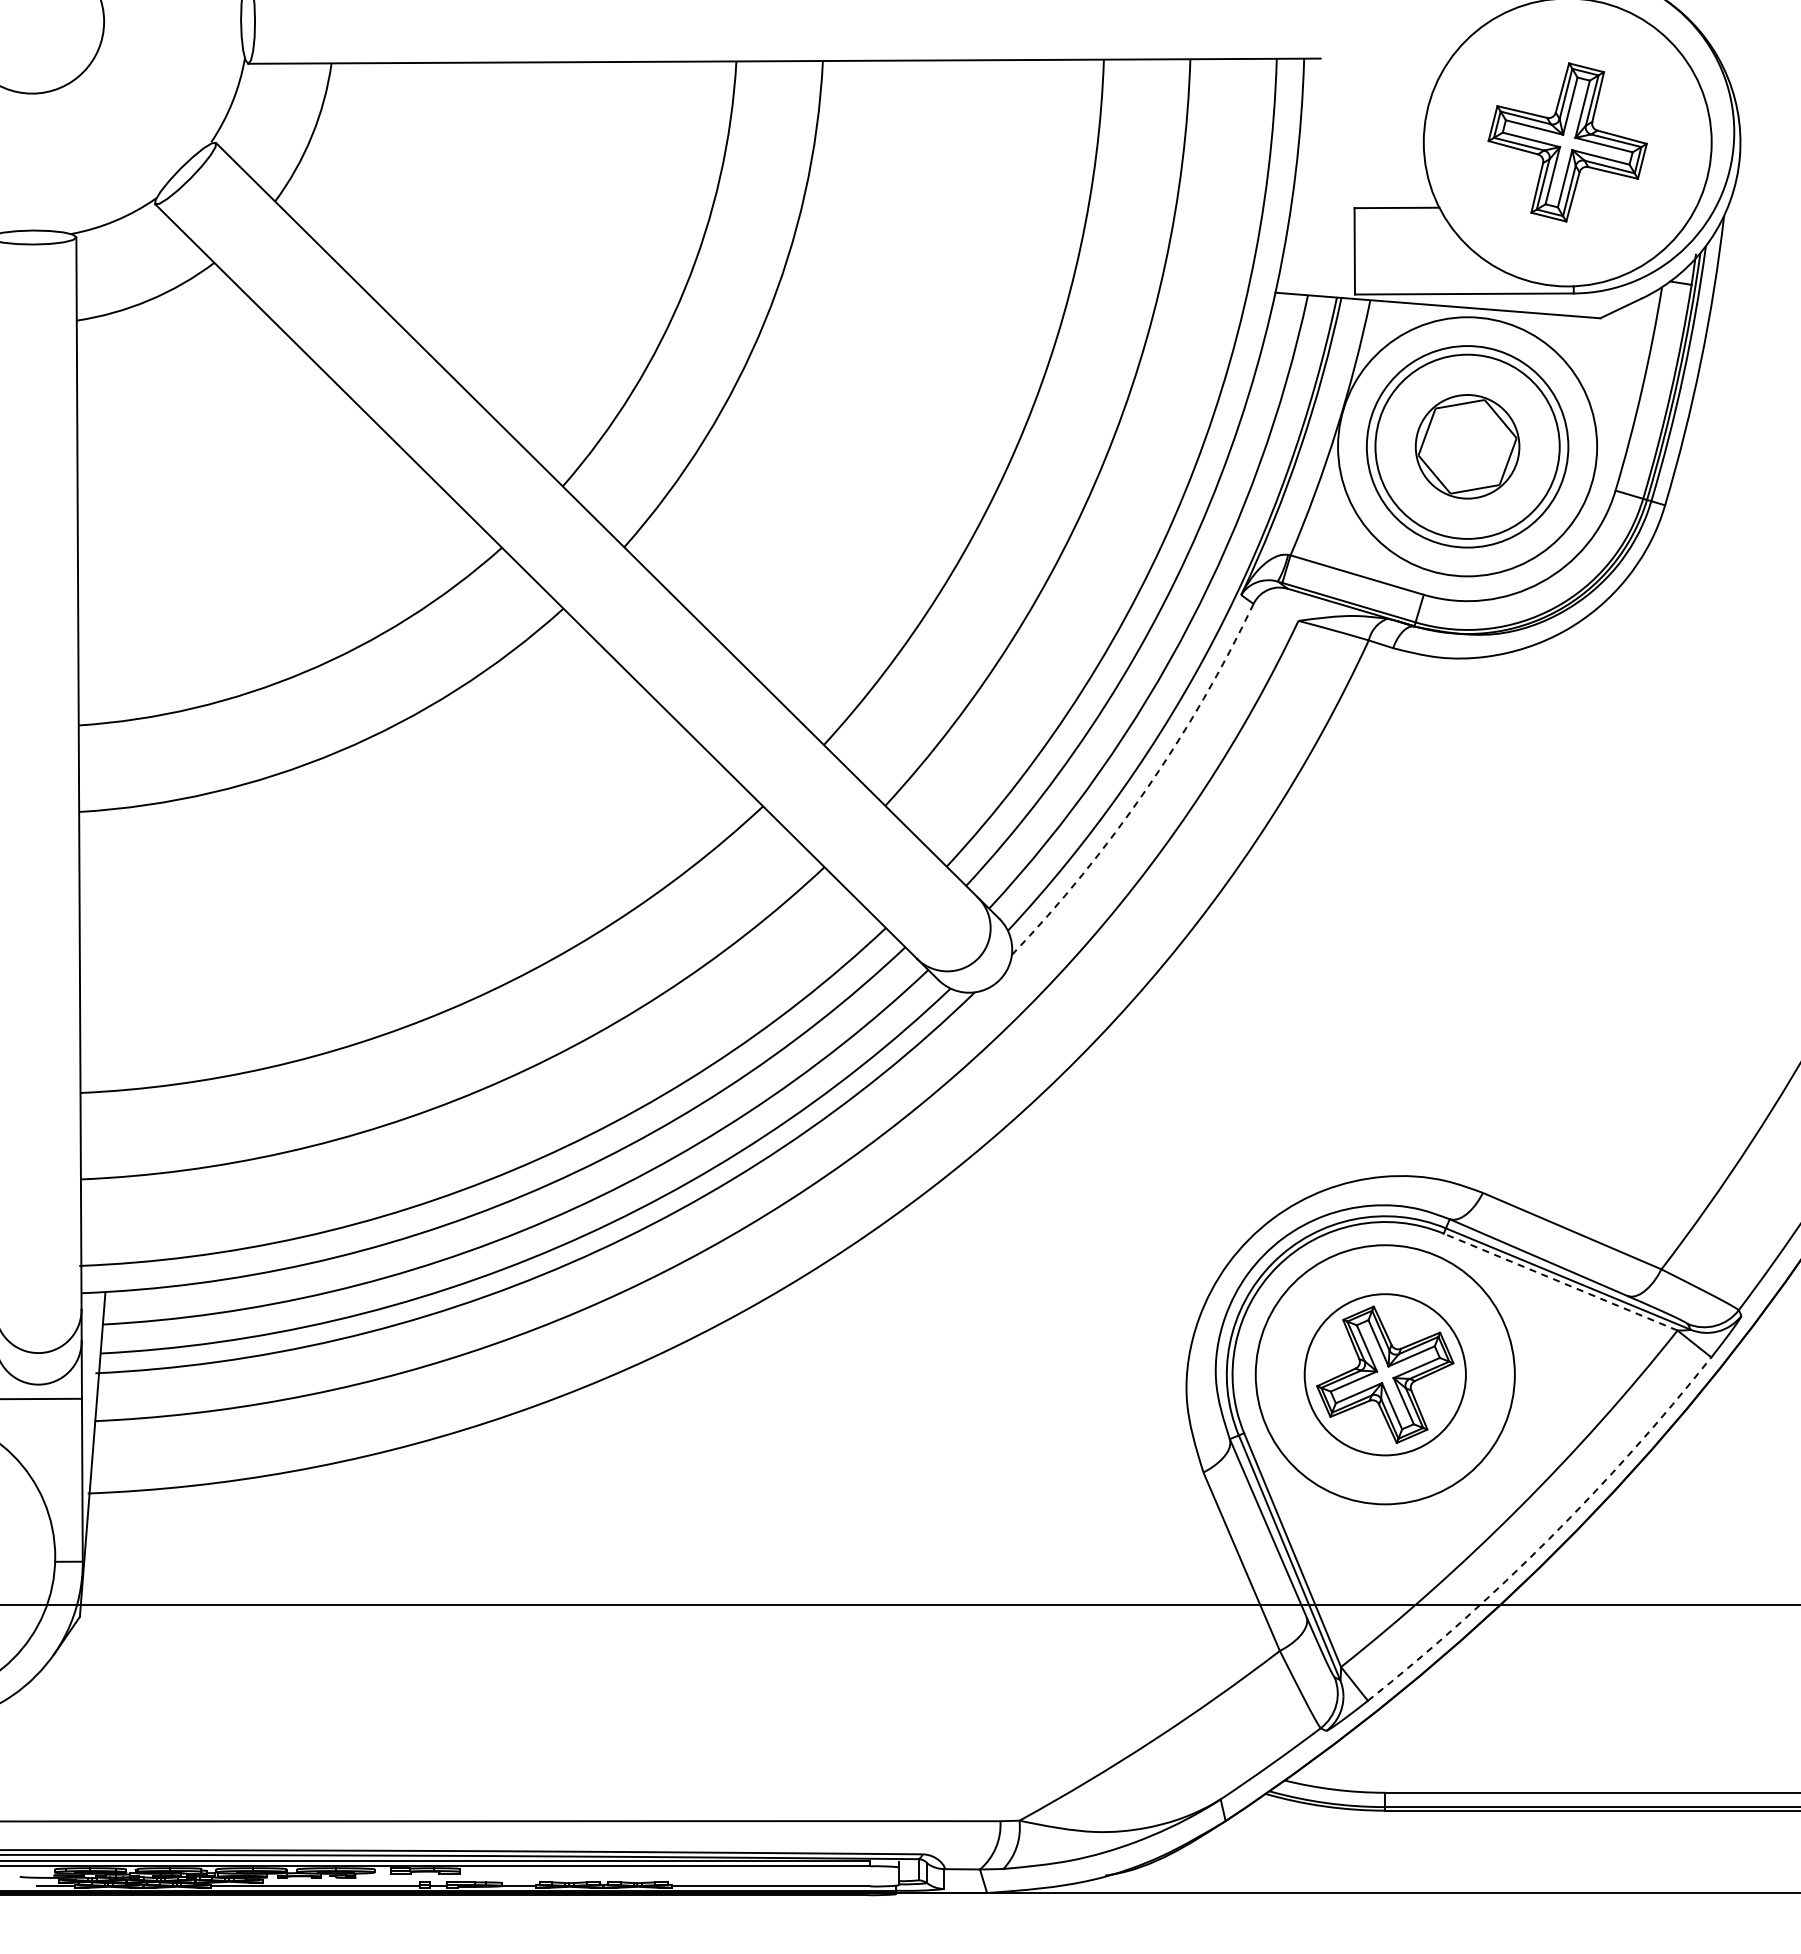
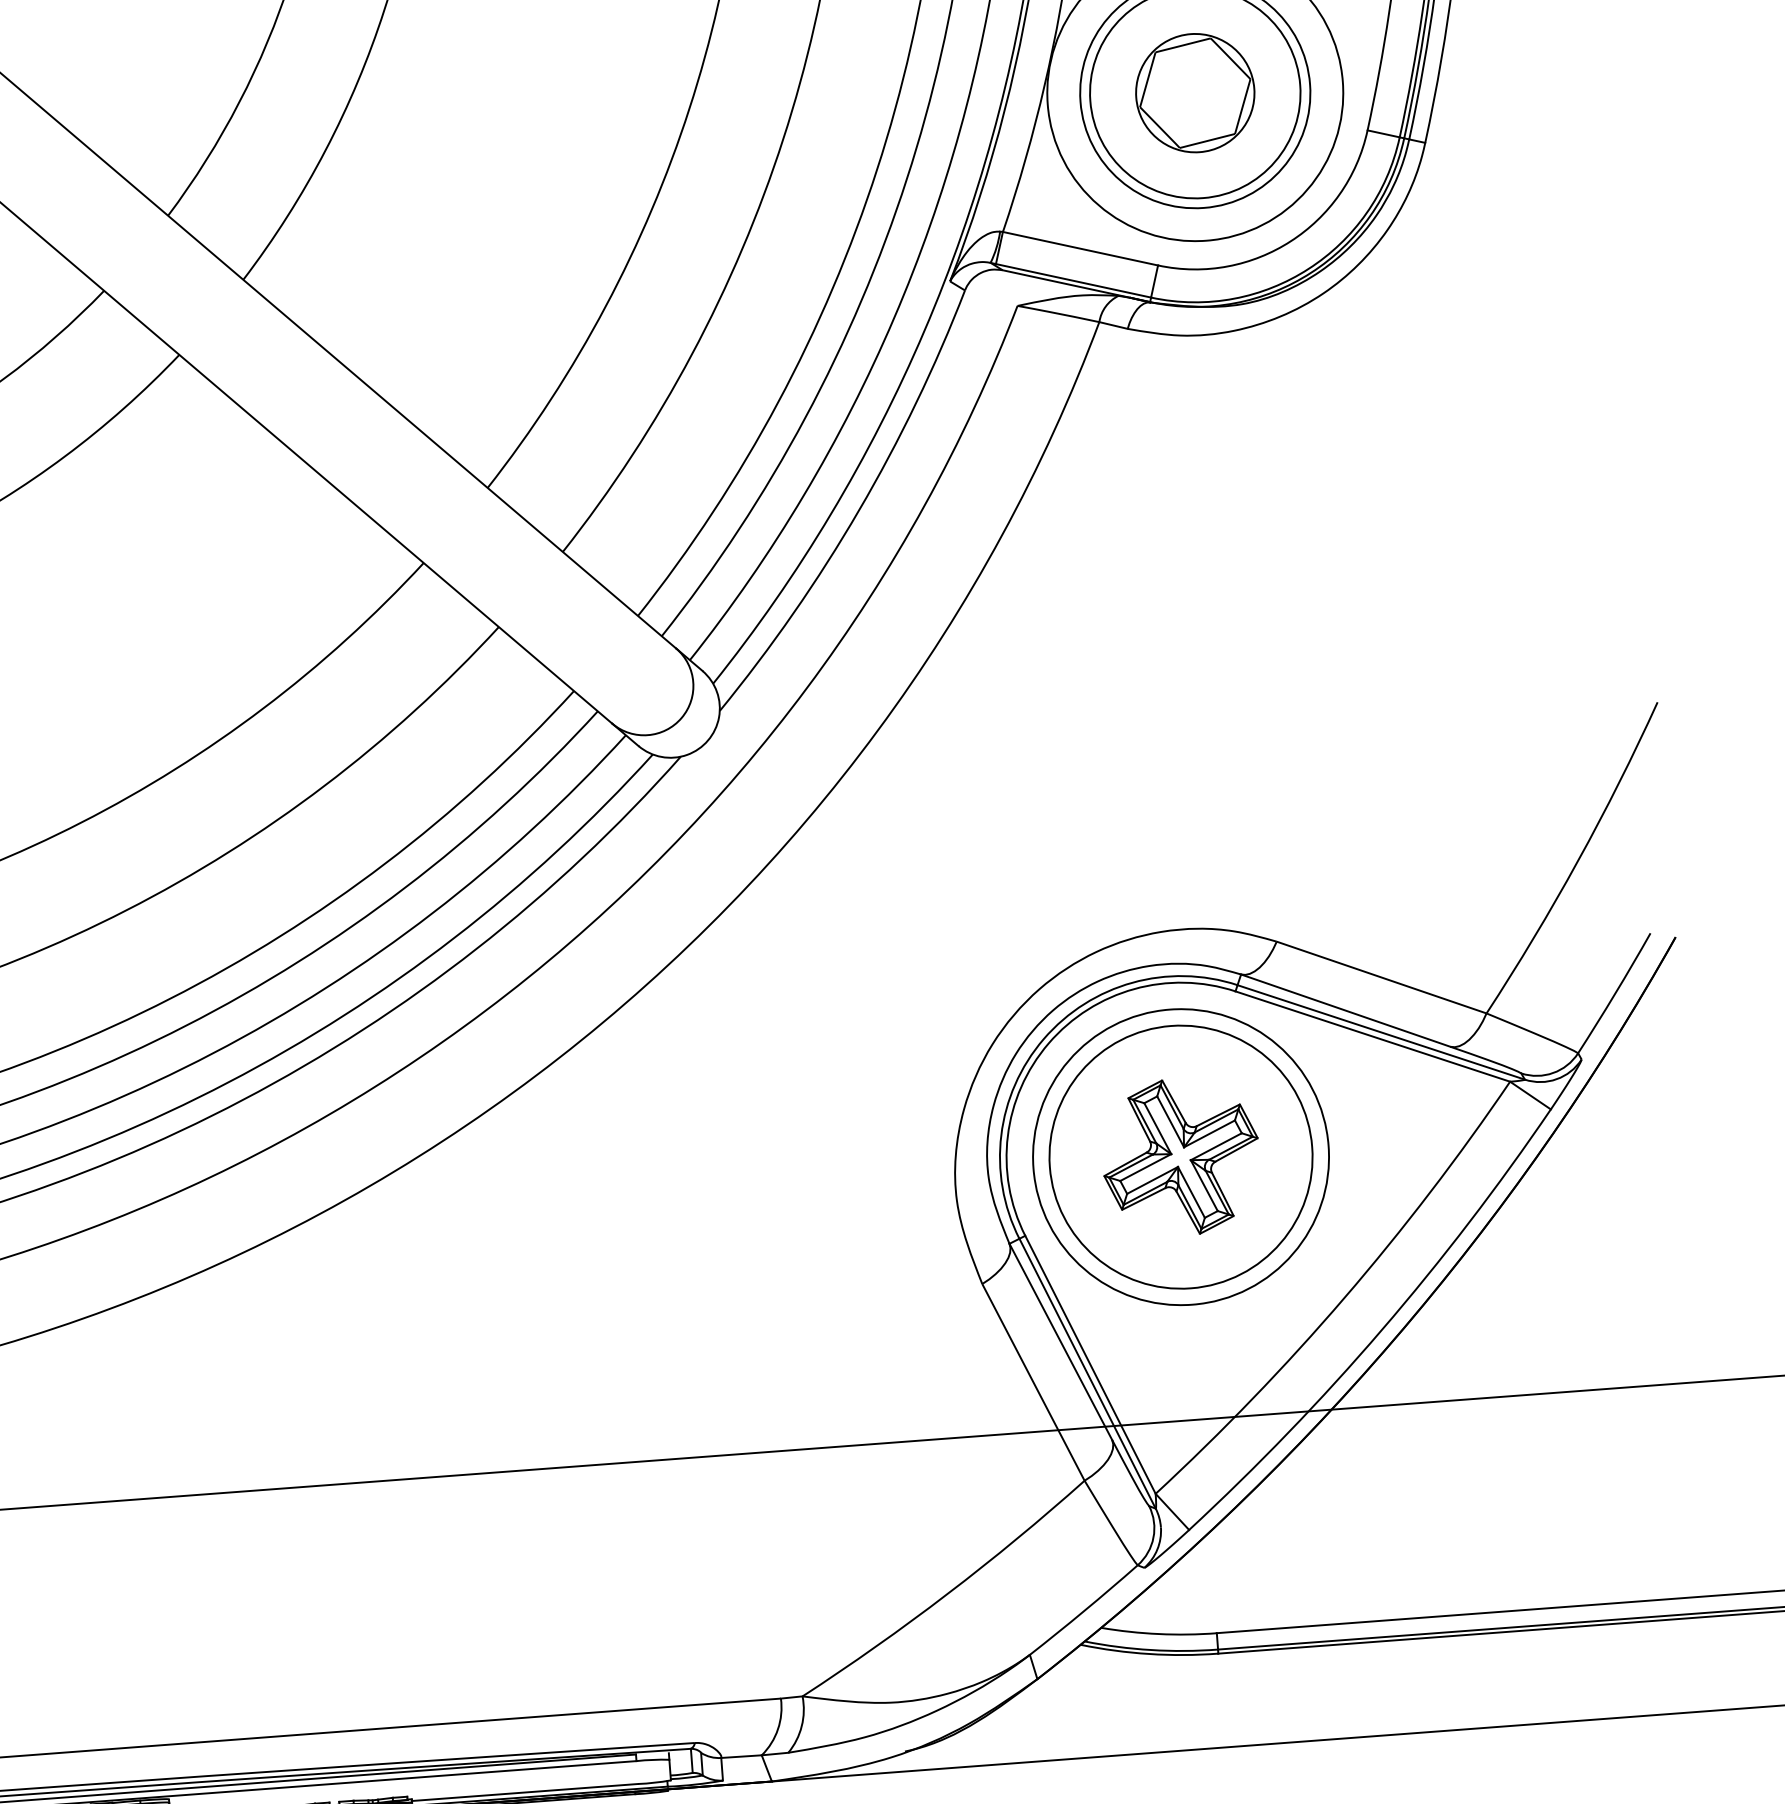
arc: (1146, 789) -> (858, 510), dashed -> solid
line: (1560, 1282) -> (1372, 1037), dashed -> solid
circle: (1385, 1374) -> (1181, 1156), size x1.43
arc: (1549, 1538) -> (1382, 1329), dashed -> solid

